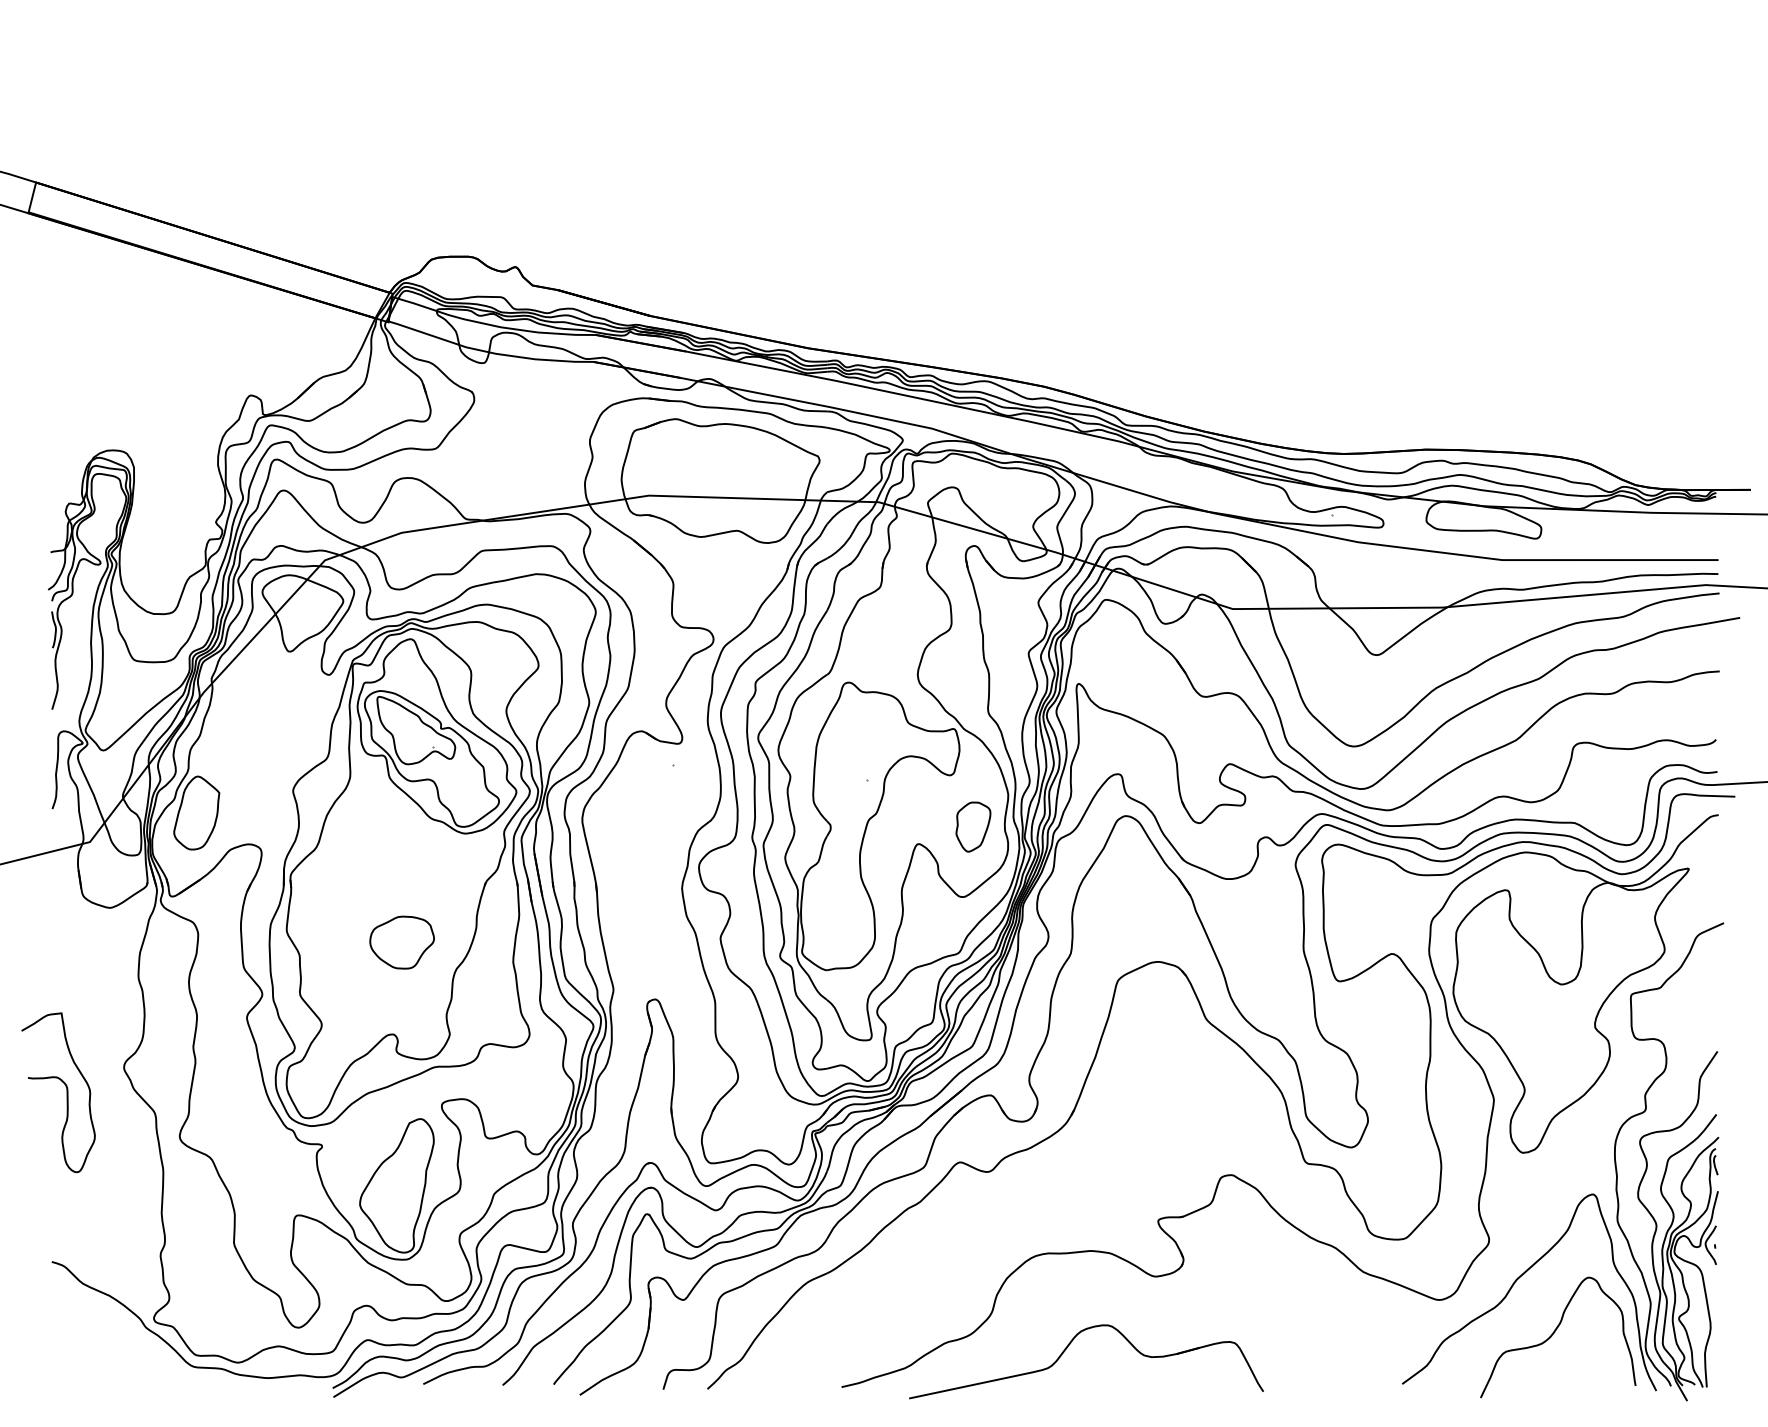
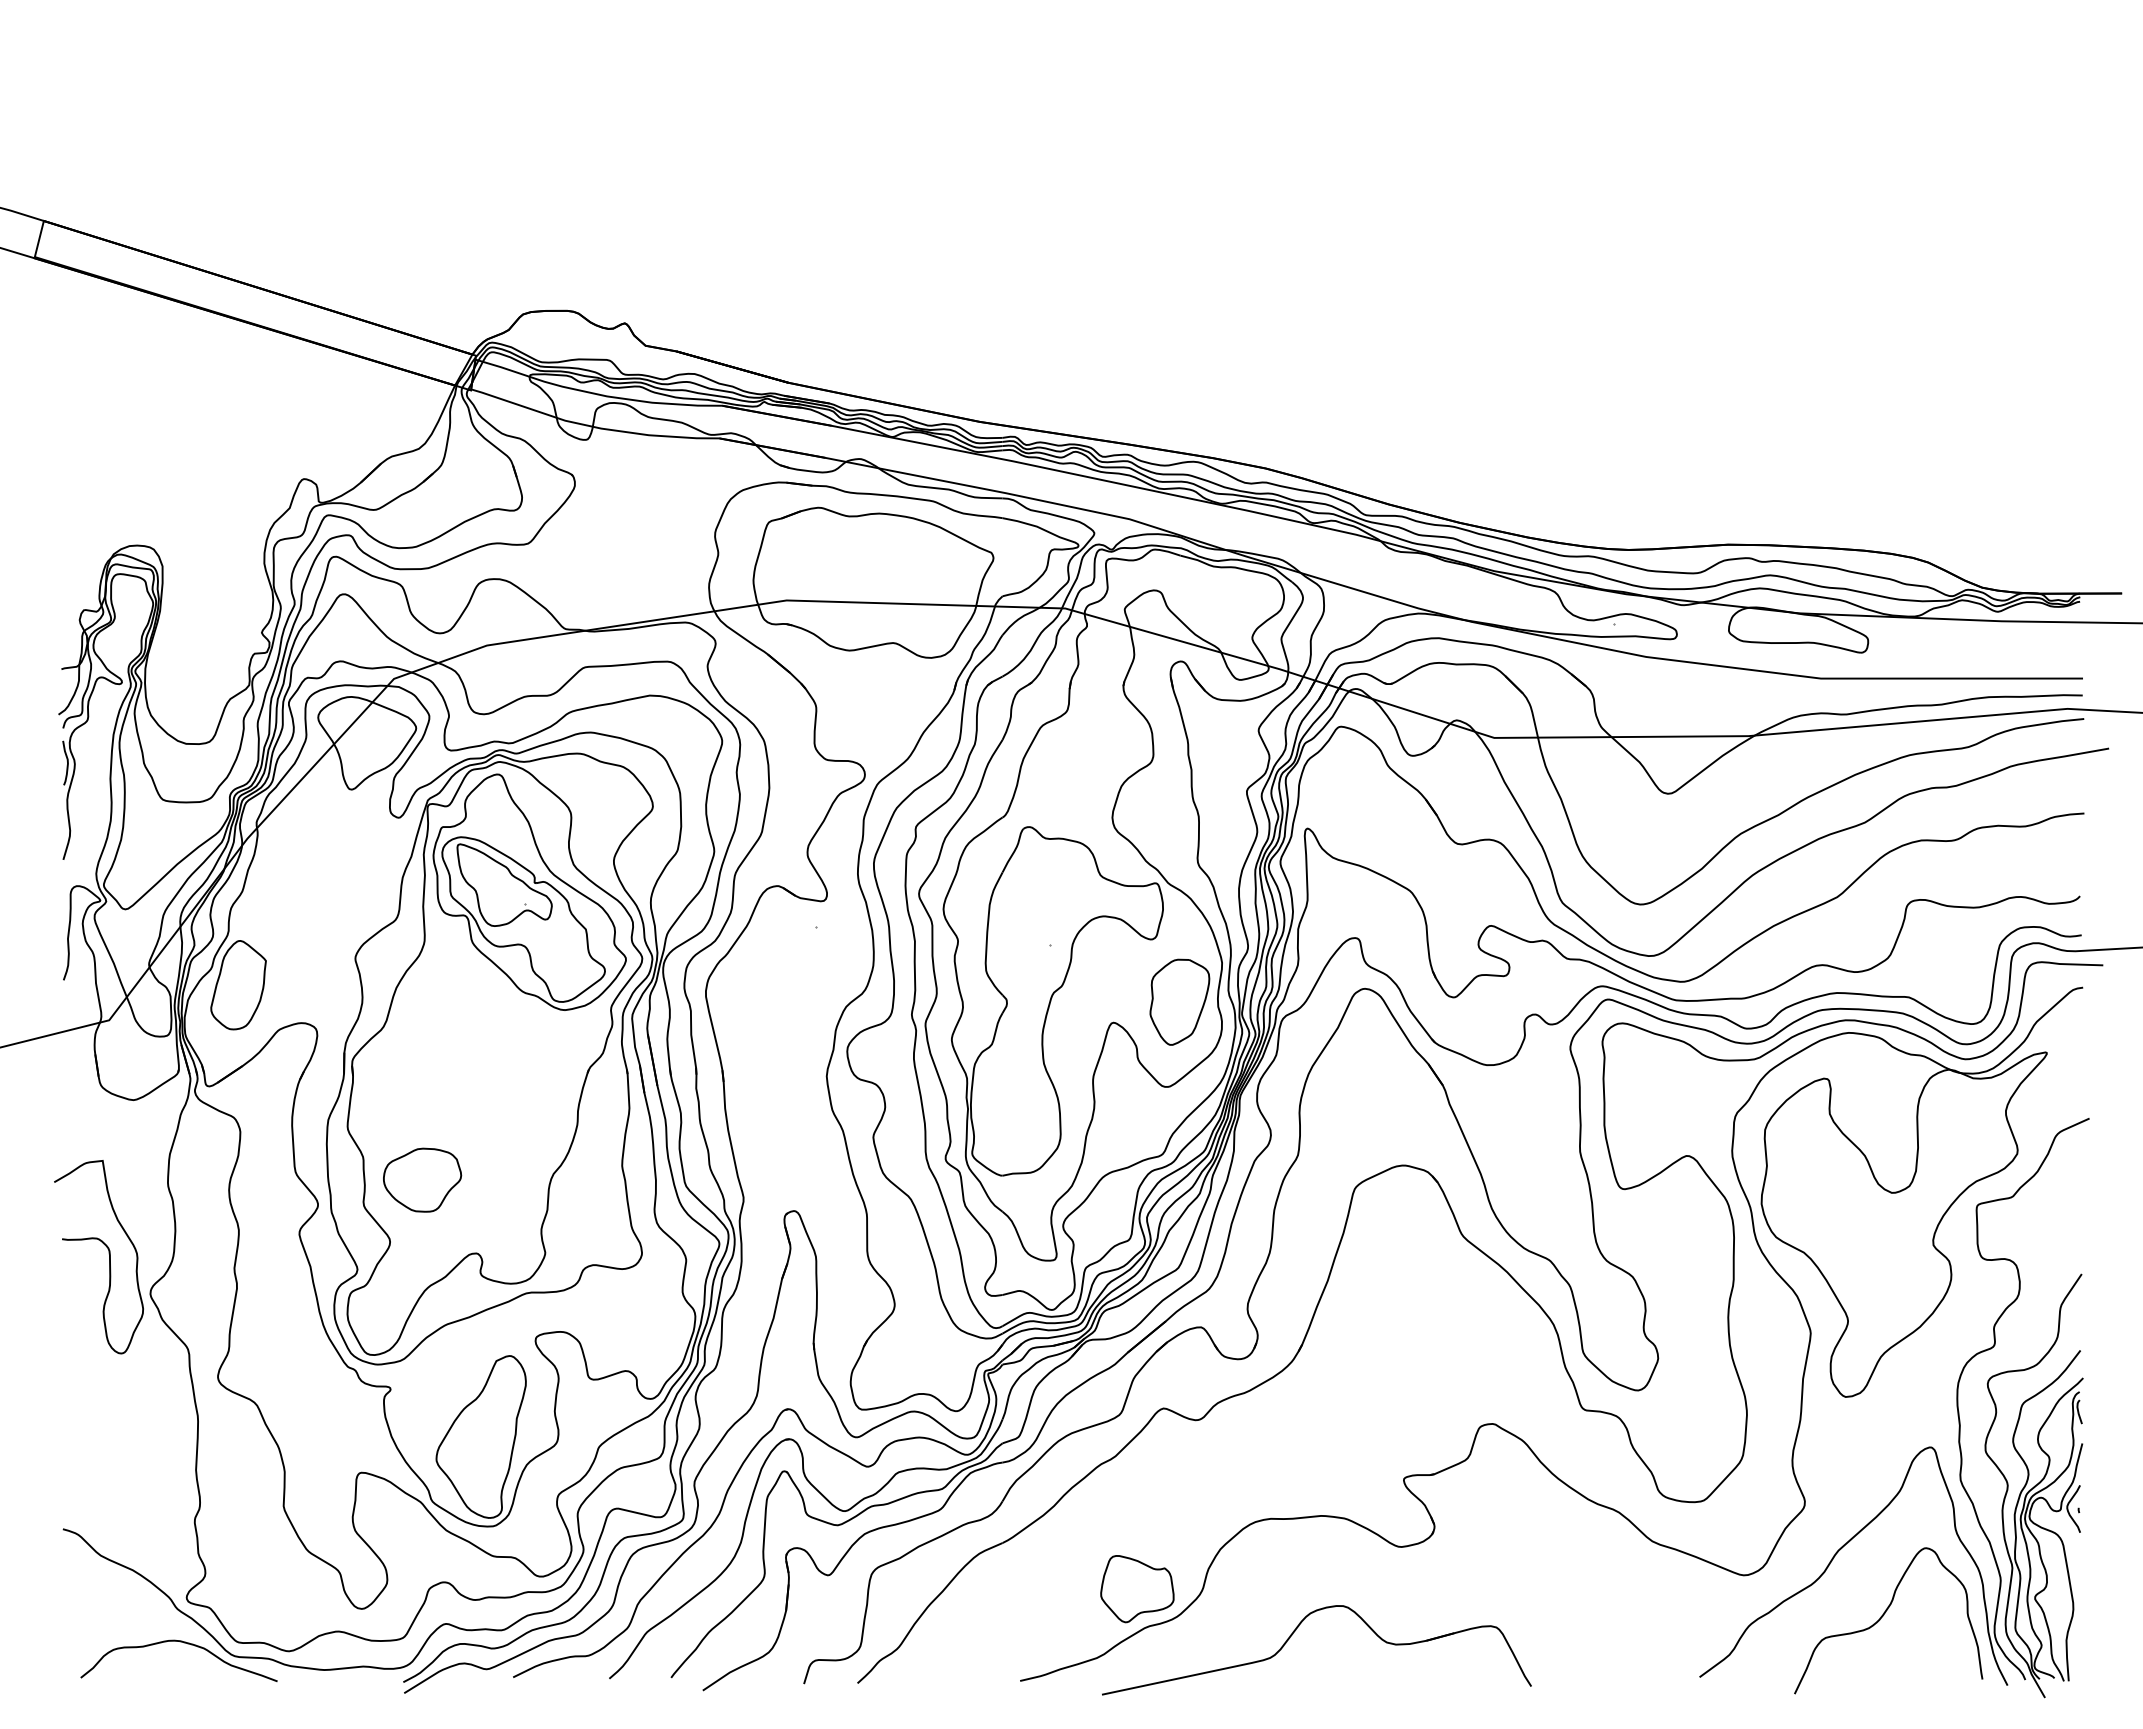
part: (973, 826) -> (1179, 1001), size x1.43
part: (402, 942) -> (422, 1179), moved
curve: (66, 1089) -> (108, 1253), moved
part: (938, 1311) -> (1137, 1589), added
curve: (152, 1356) -> (184, 1643), added

